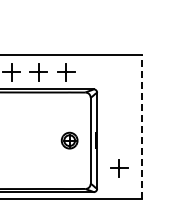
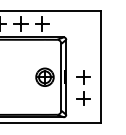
line: (141, 127) -> (100, 67), dashed -> solid
part: (69, 140) -> (44, 77), size x1.43
part: (119, 140) -> (83, 77), added

